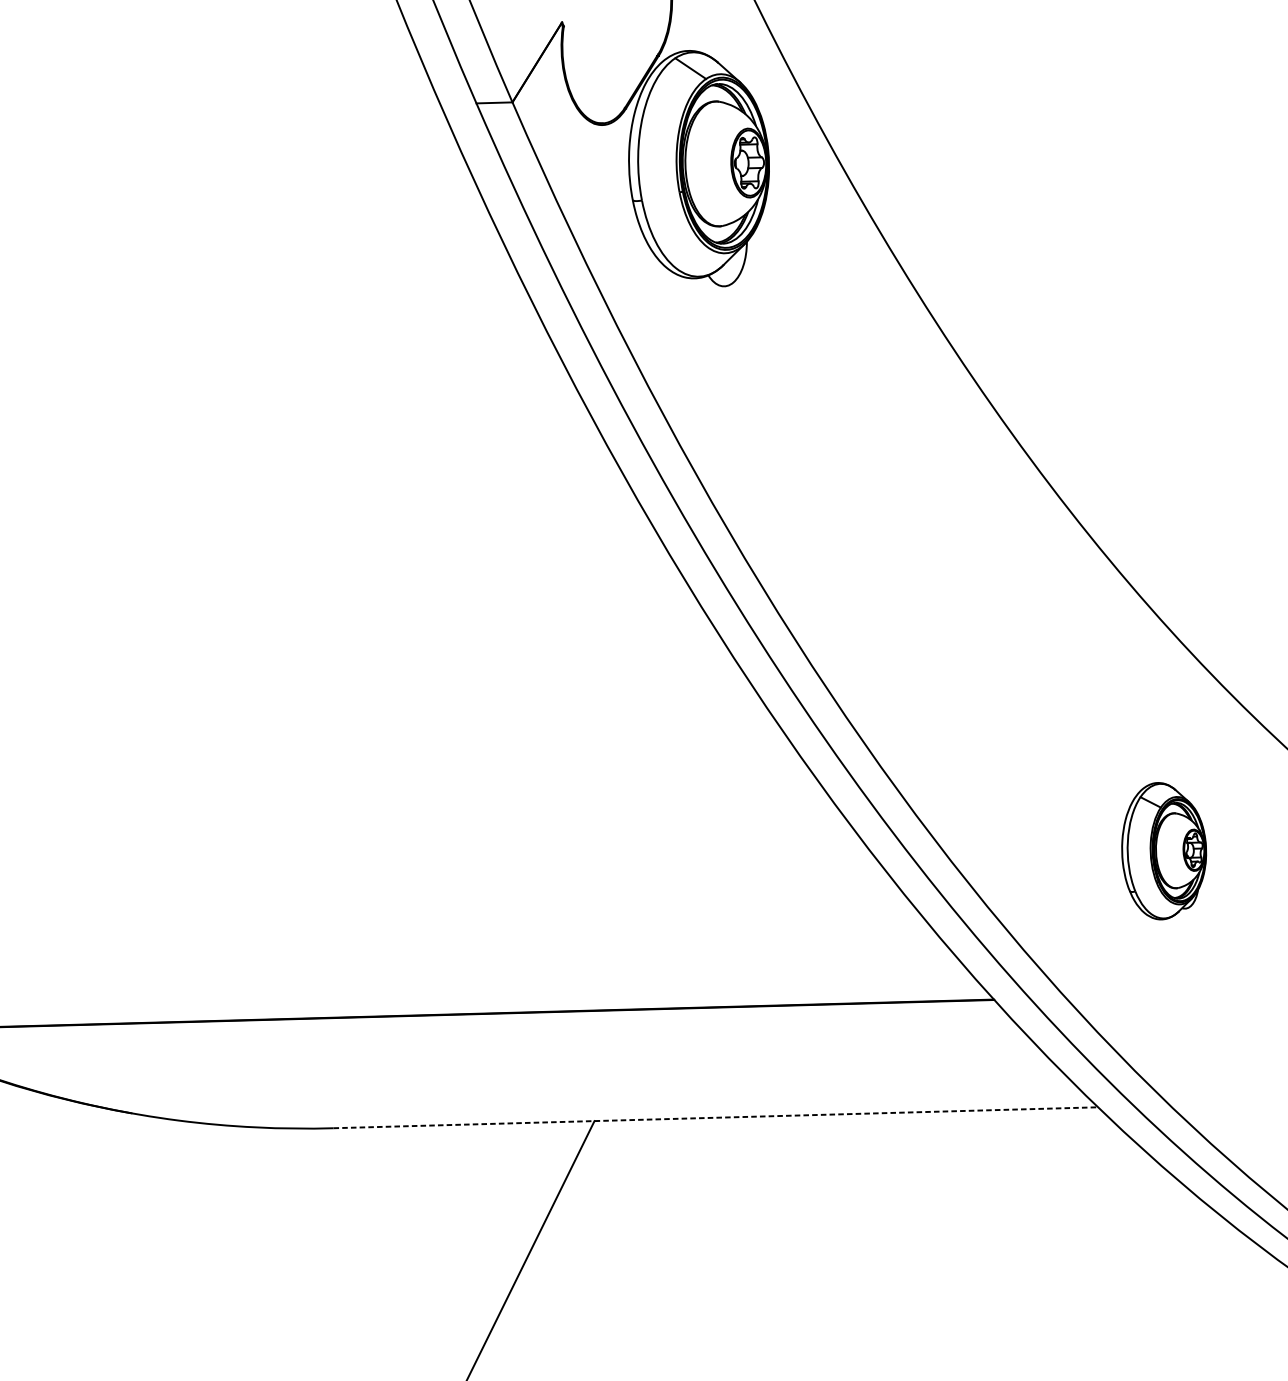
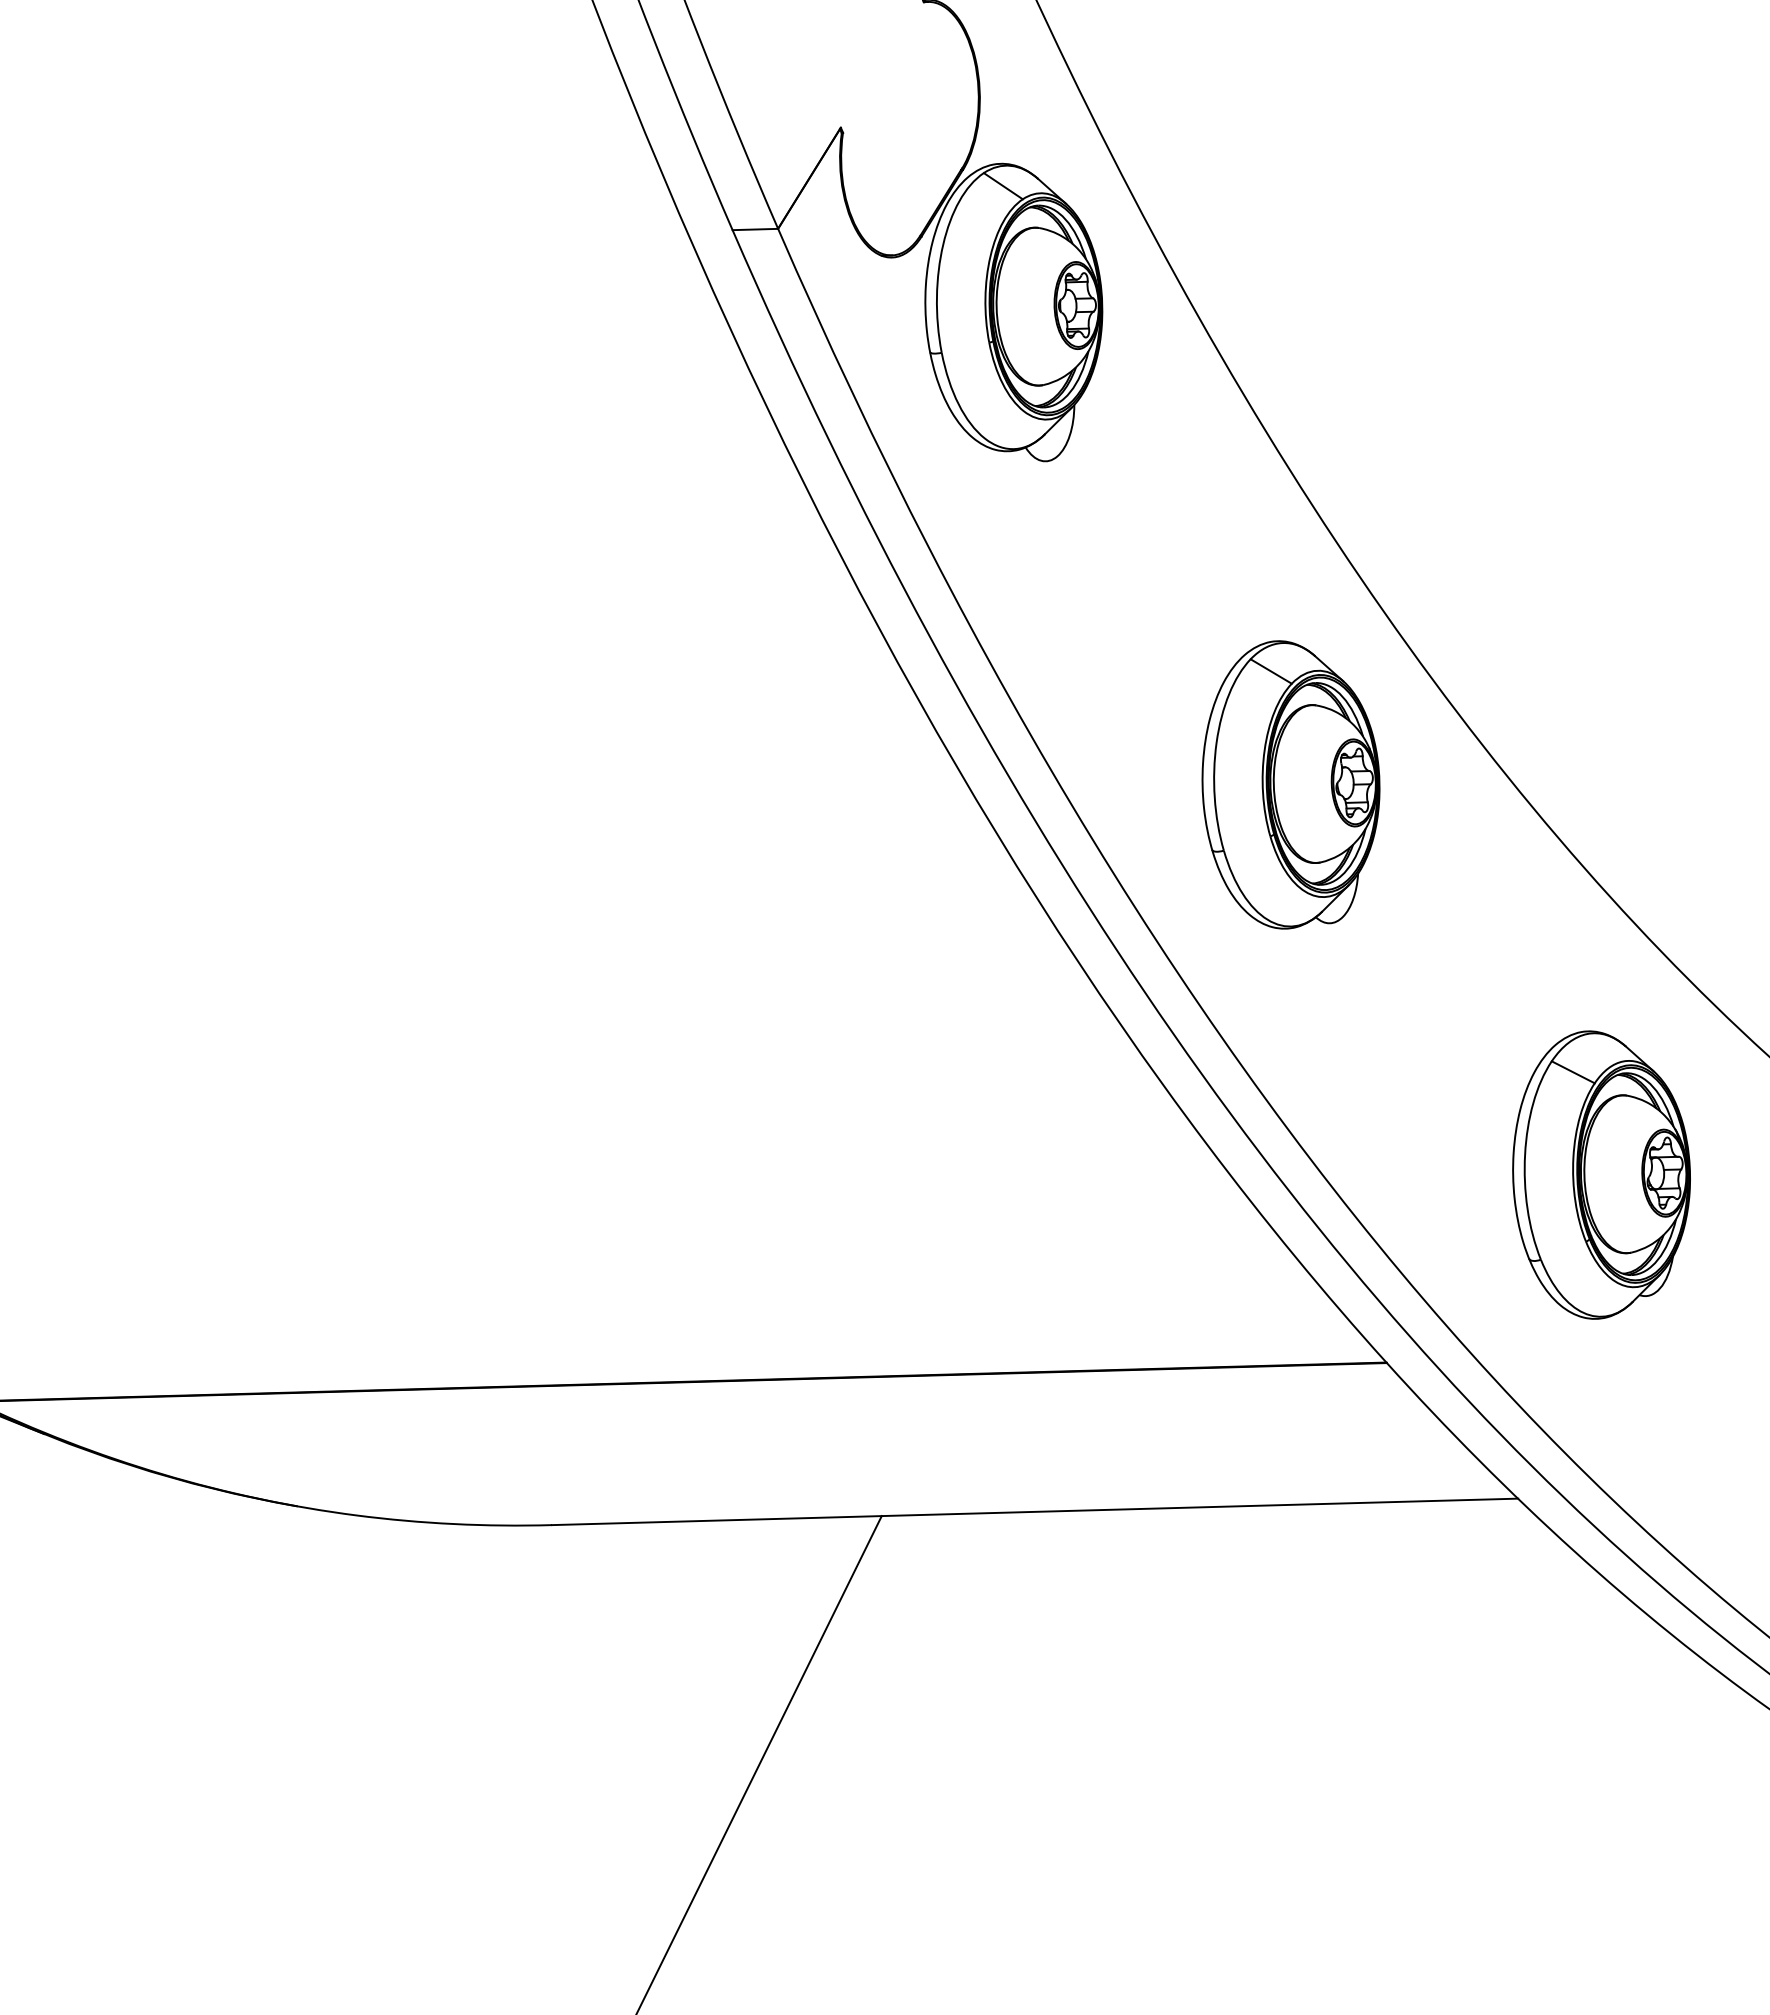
part: (917, 542) -> (1290, 784), added
part: (1164, 850) -> (1601, 1174), size x1.67
line: (716, 1117) -> (1035, 1511), dashed -> solid

